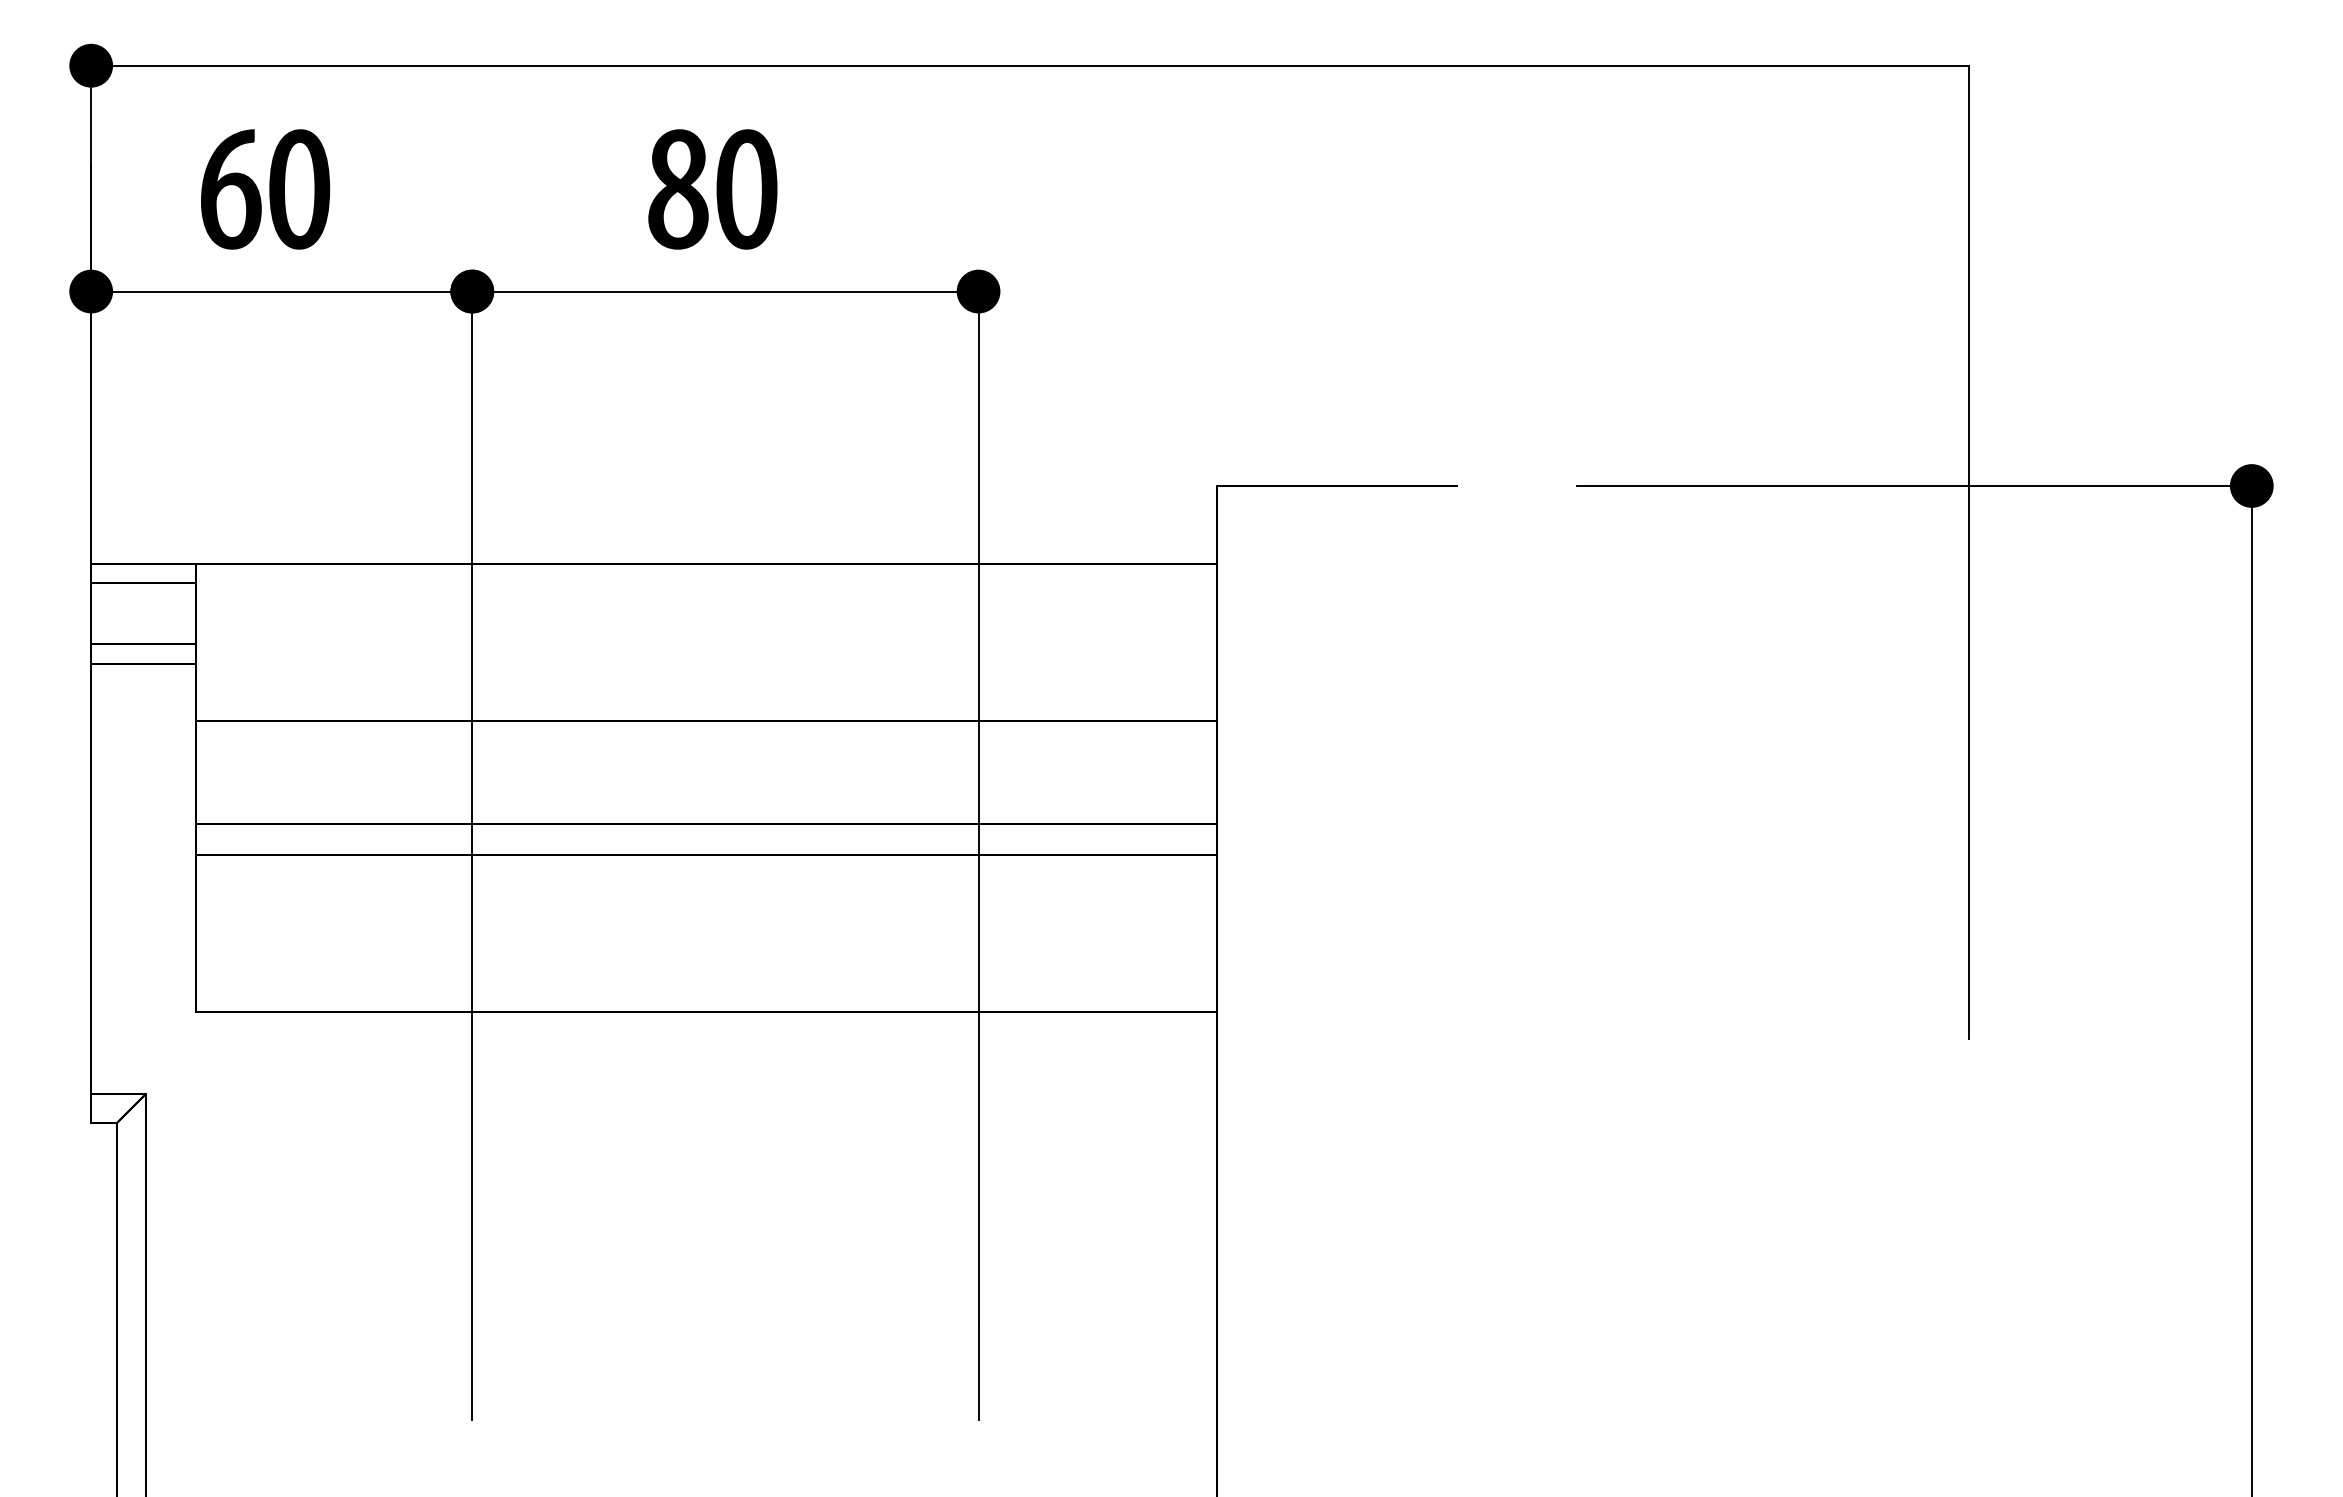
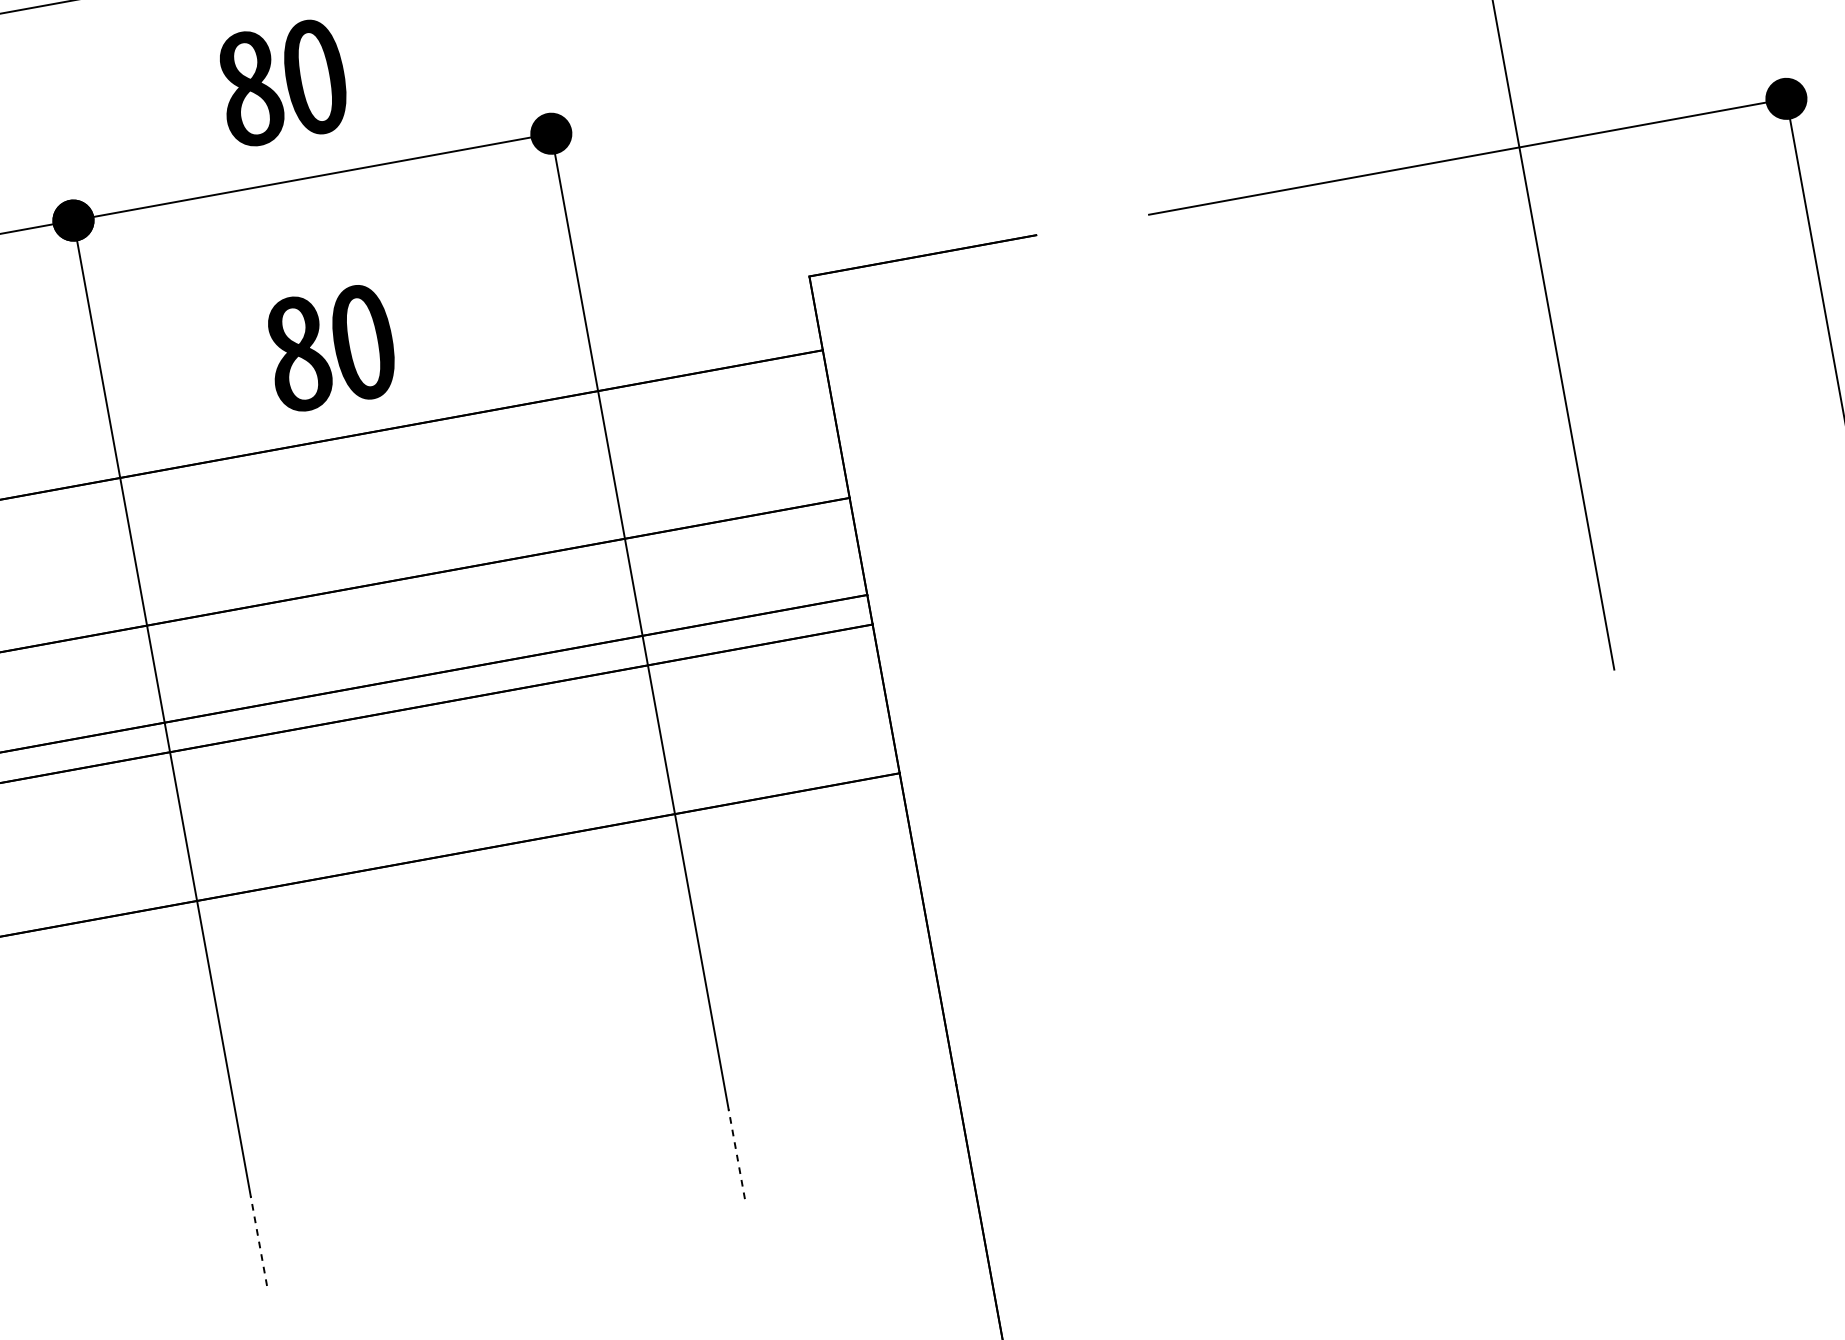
part: (712, 470) -> (330, 348), added
line: (472, 1372) -> (259, 1240), solid -> dashed
line: (978, 1372) -> (736, 1154), solid -> dashed

